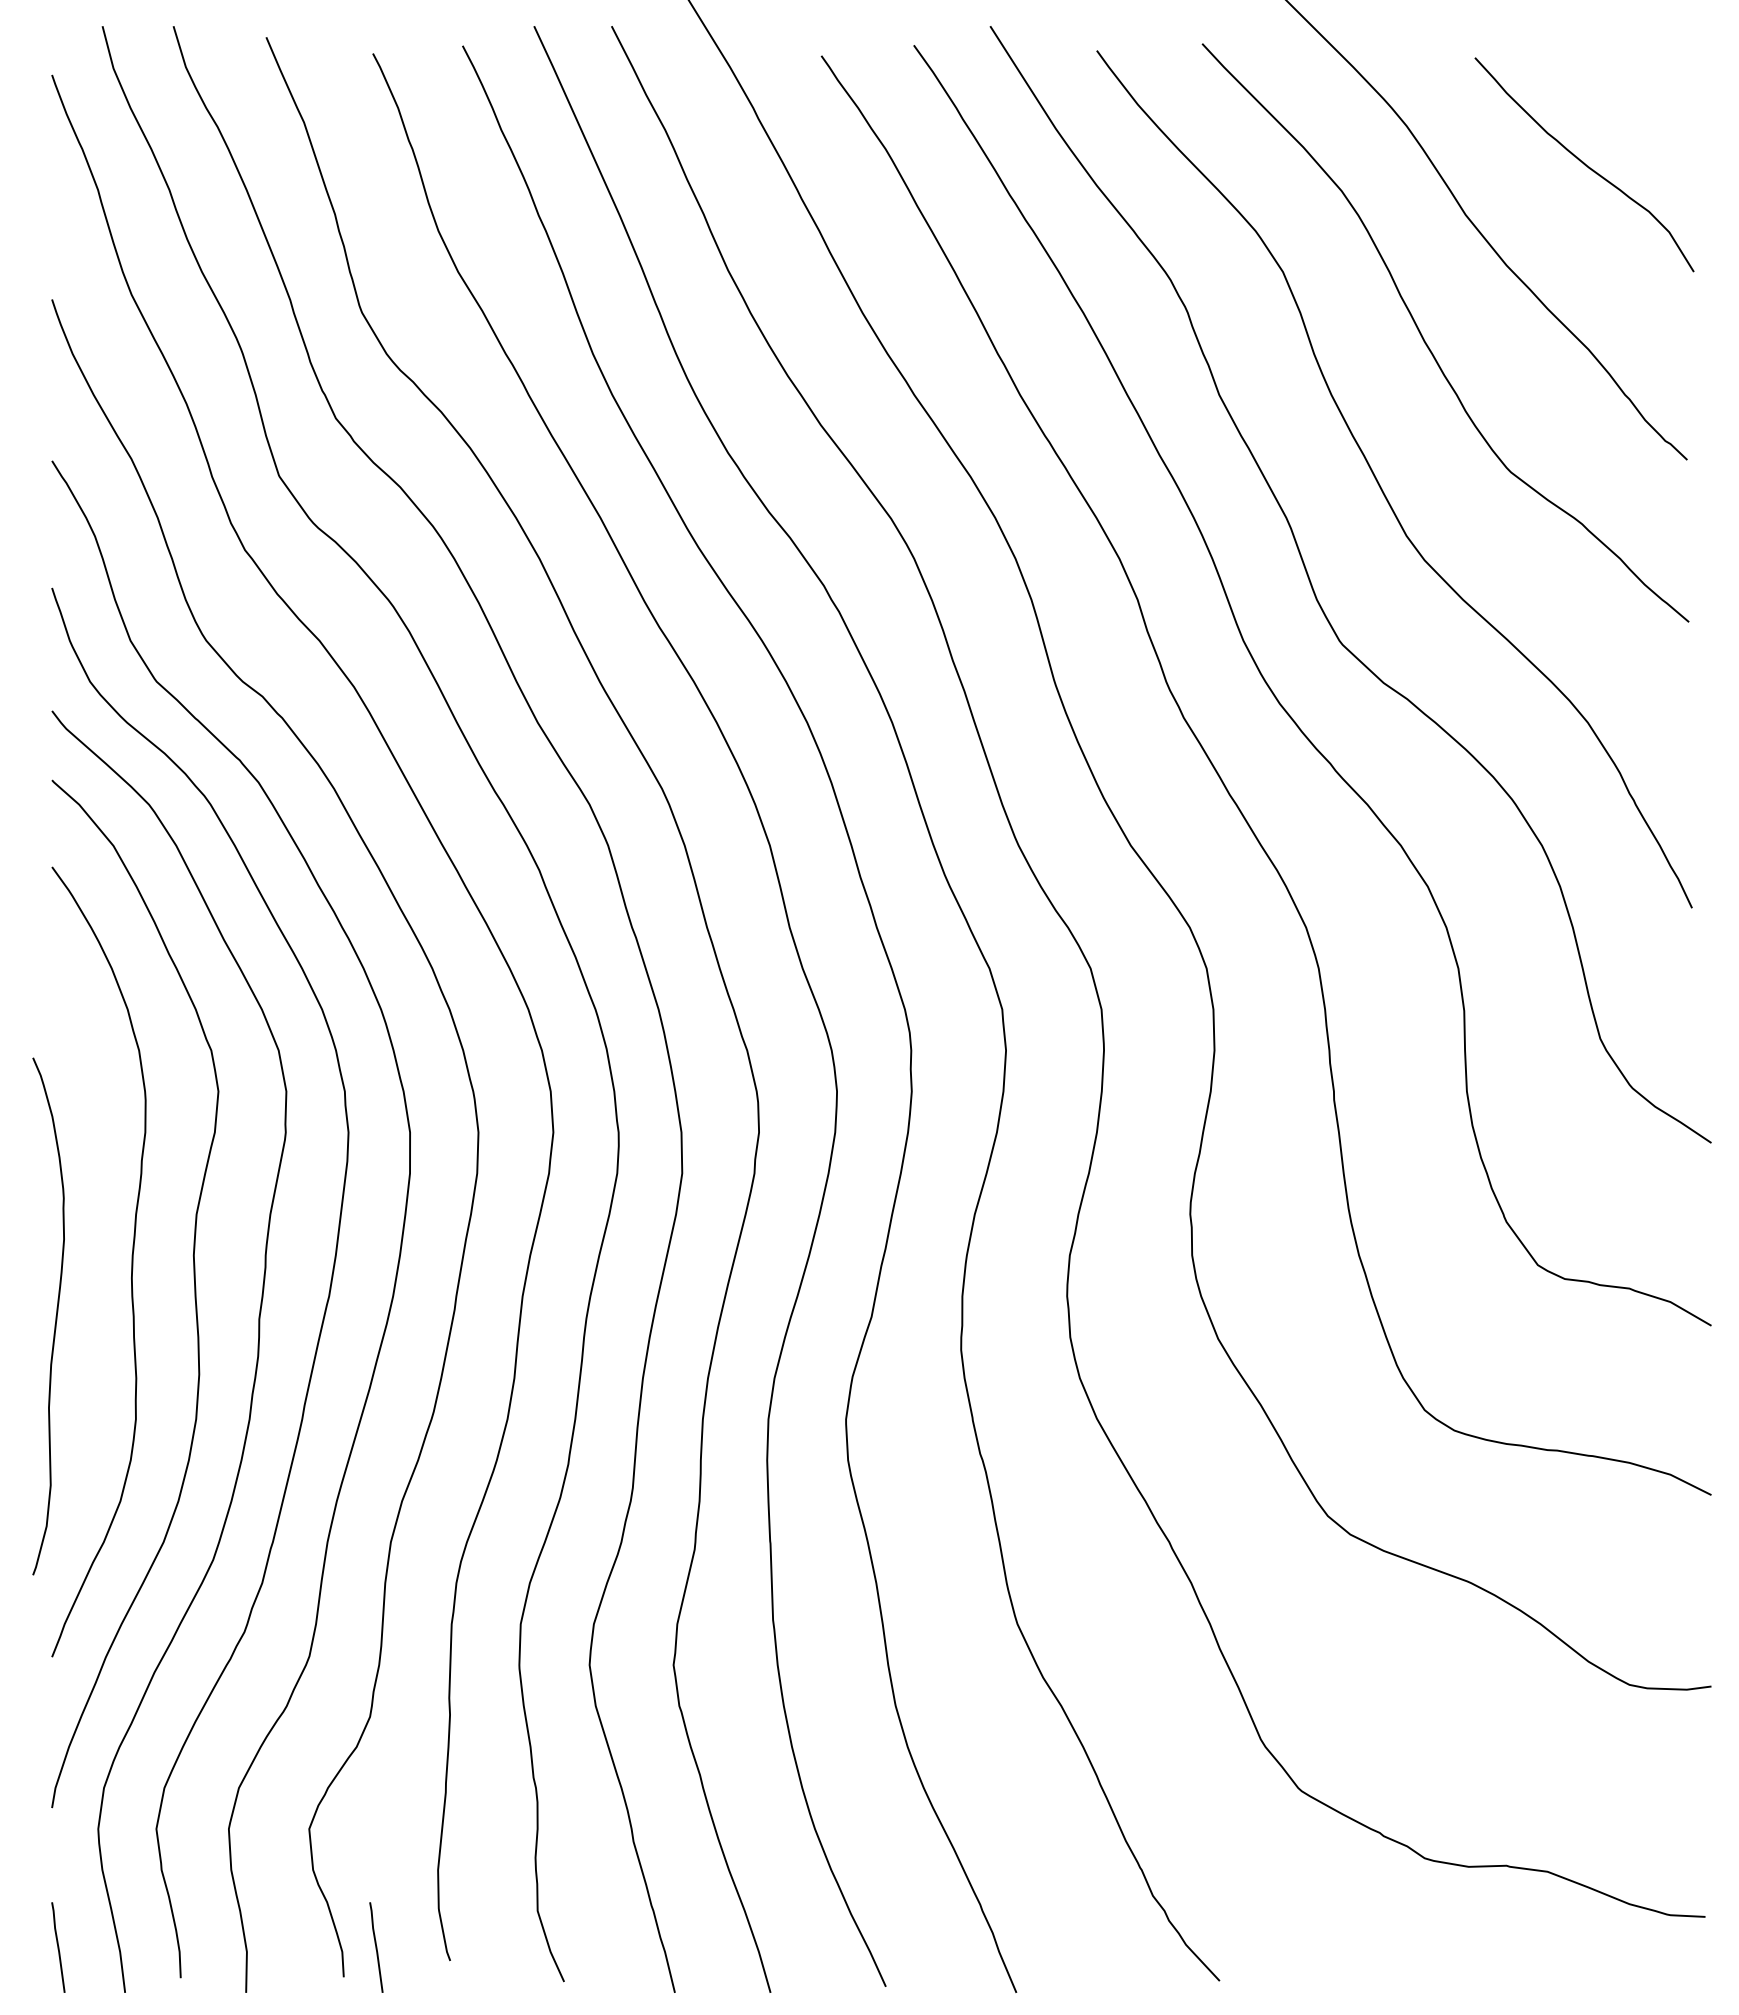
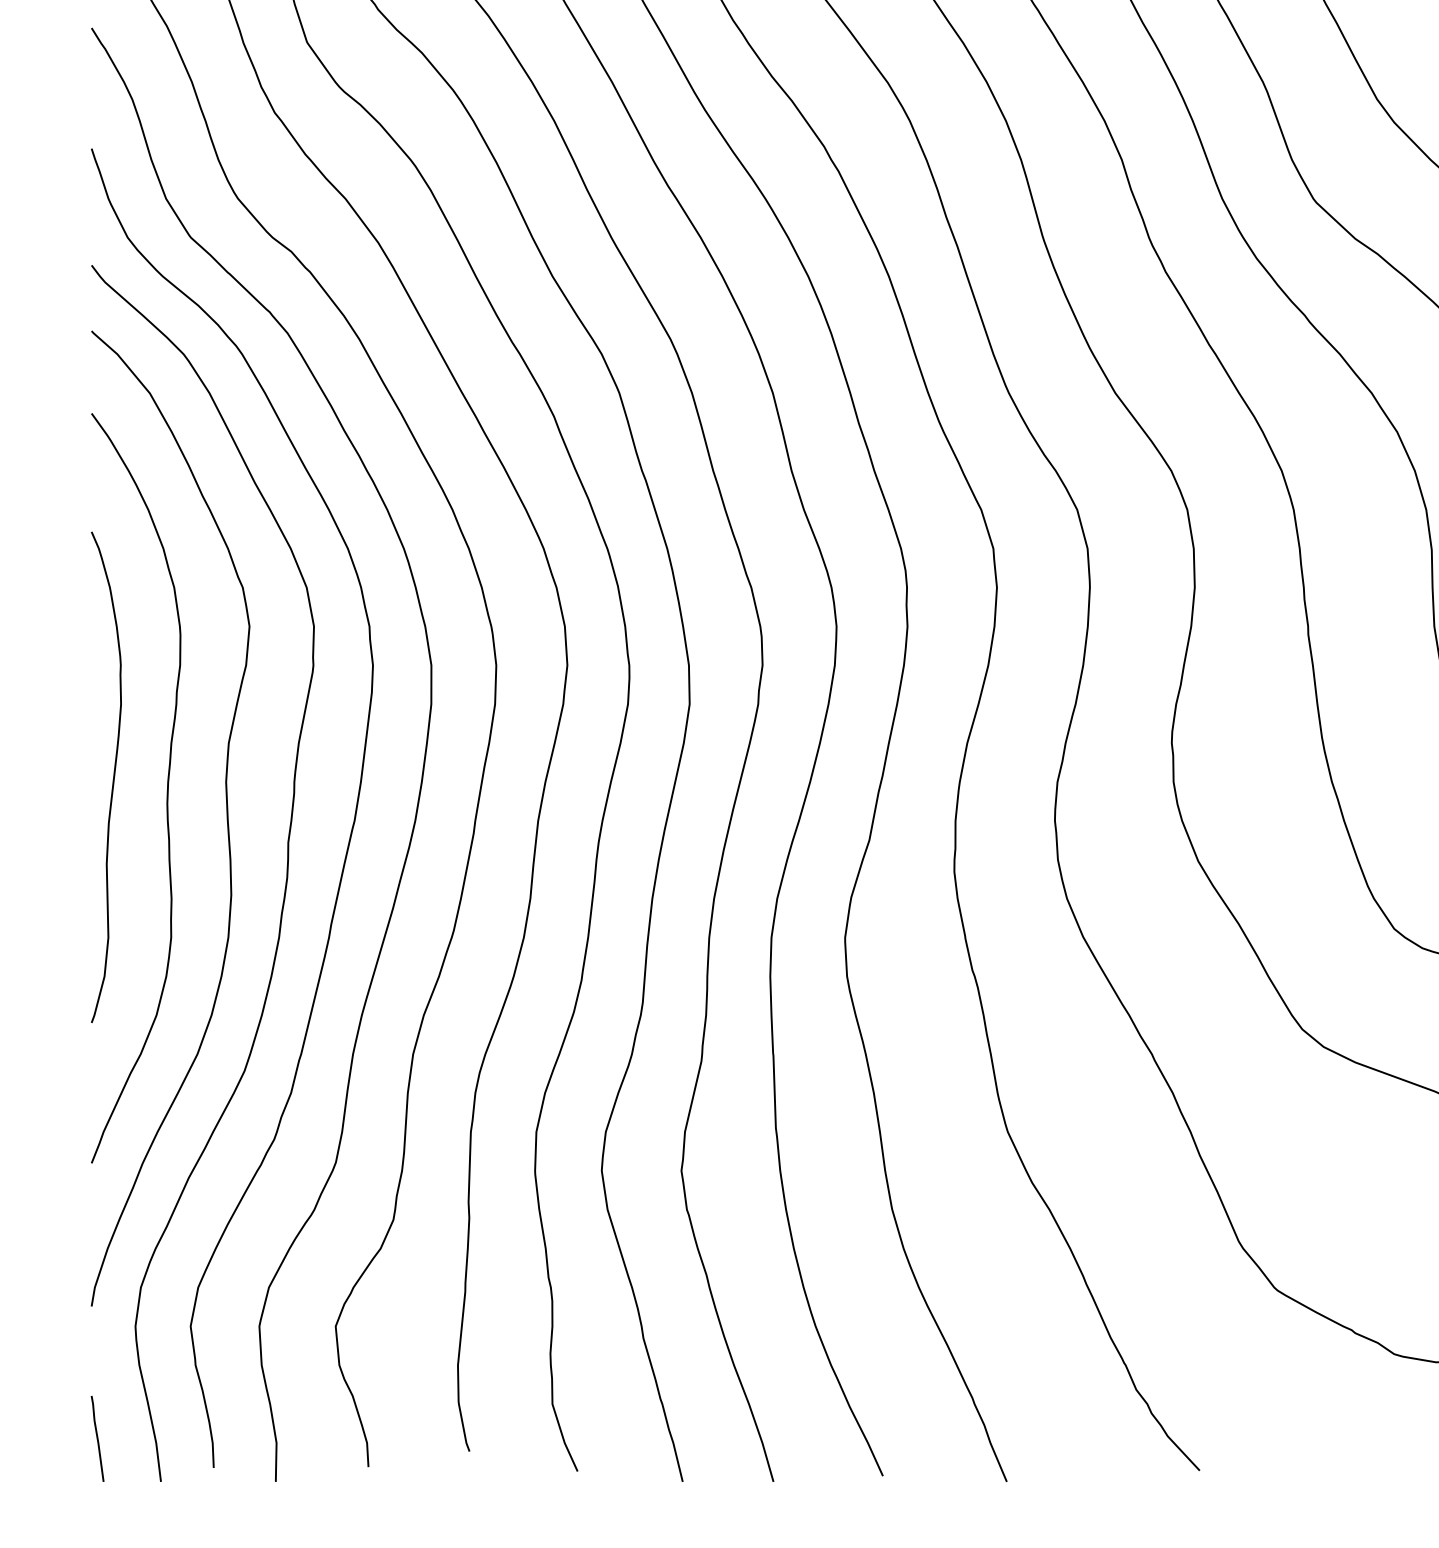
curve: (55, 1316) -> (112, 777), moved
line: (376, 1947) -> (399, 1438), removed

